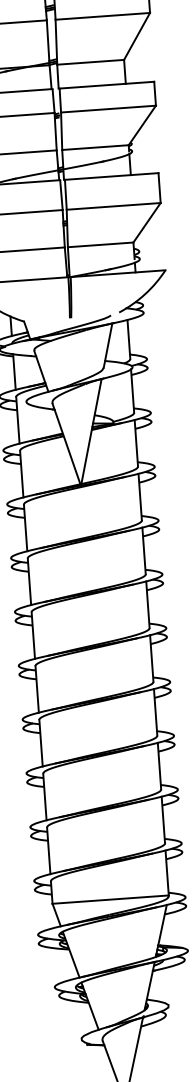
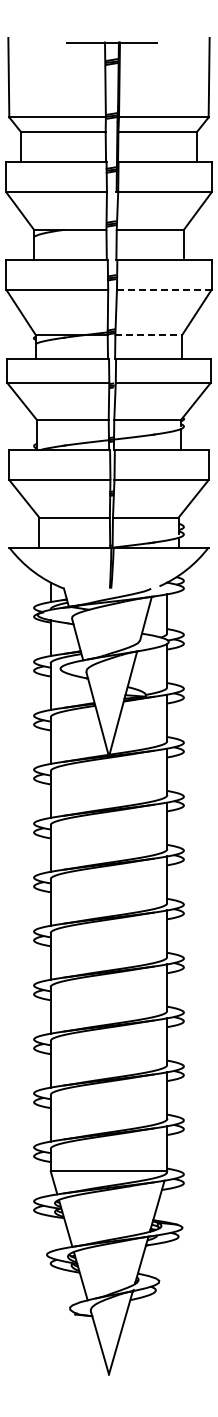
line: (102, 16) -> (164, 289), solid -> dashed
line: (90, 62) -> (148, 334), solid -> dashed

